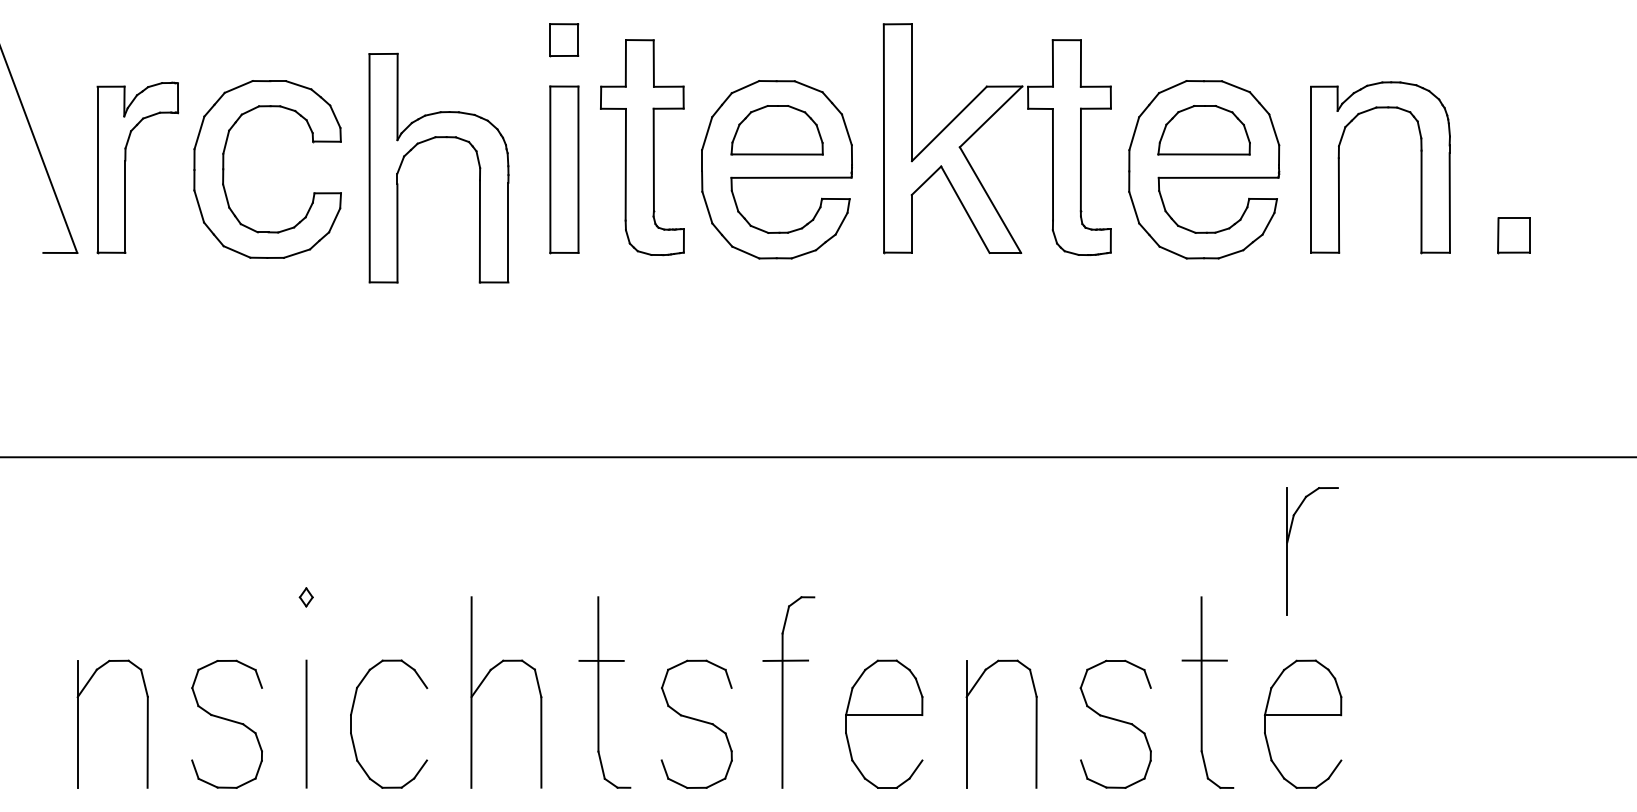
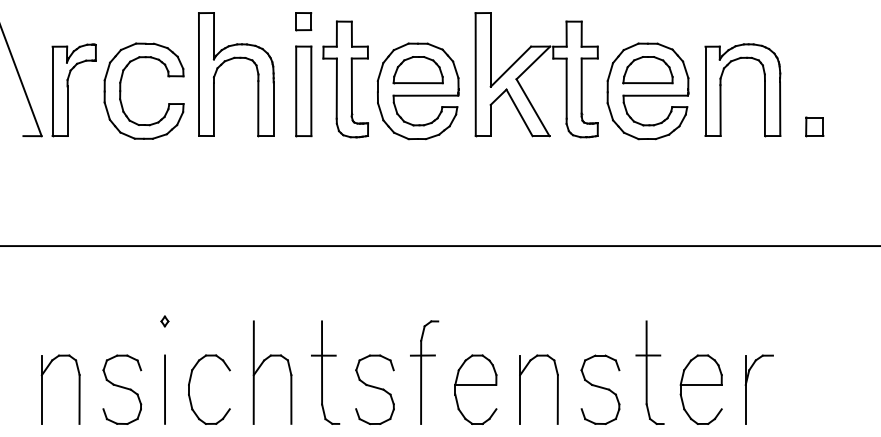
part: (428, 142) -> (230, 60), moved
part: (1288, 550) -> (746, 389), moved

